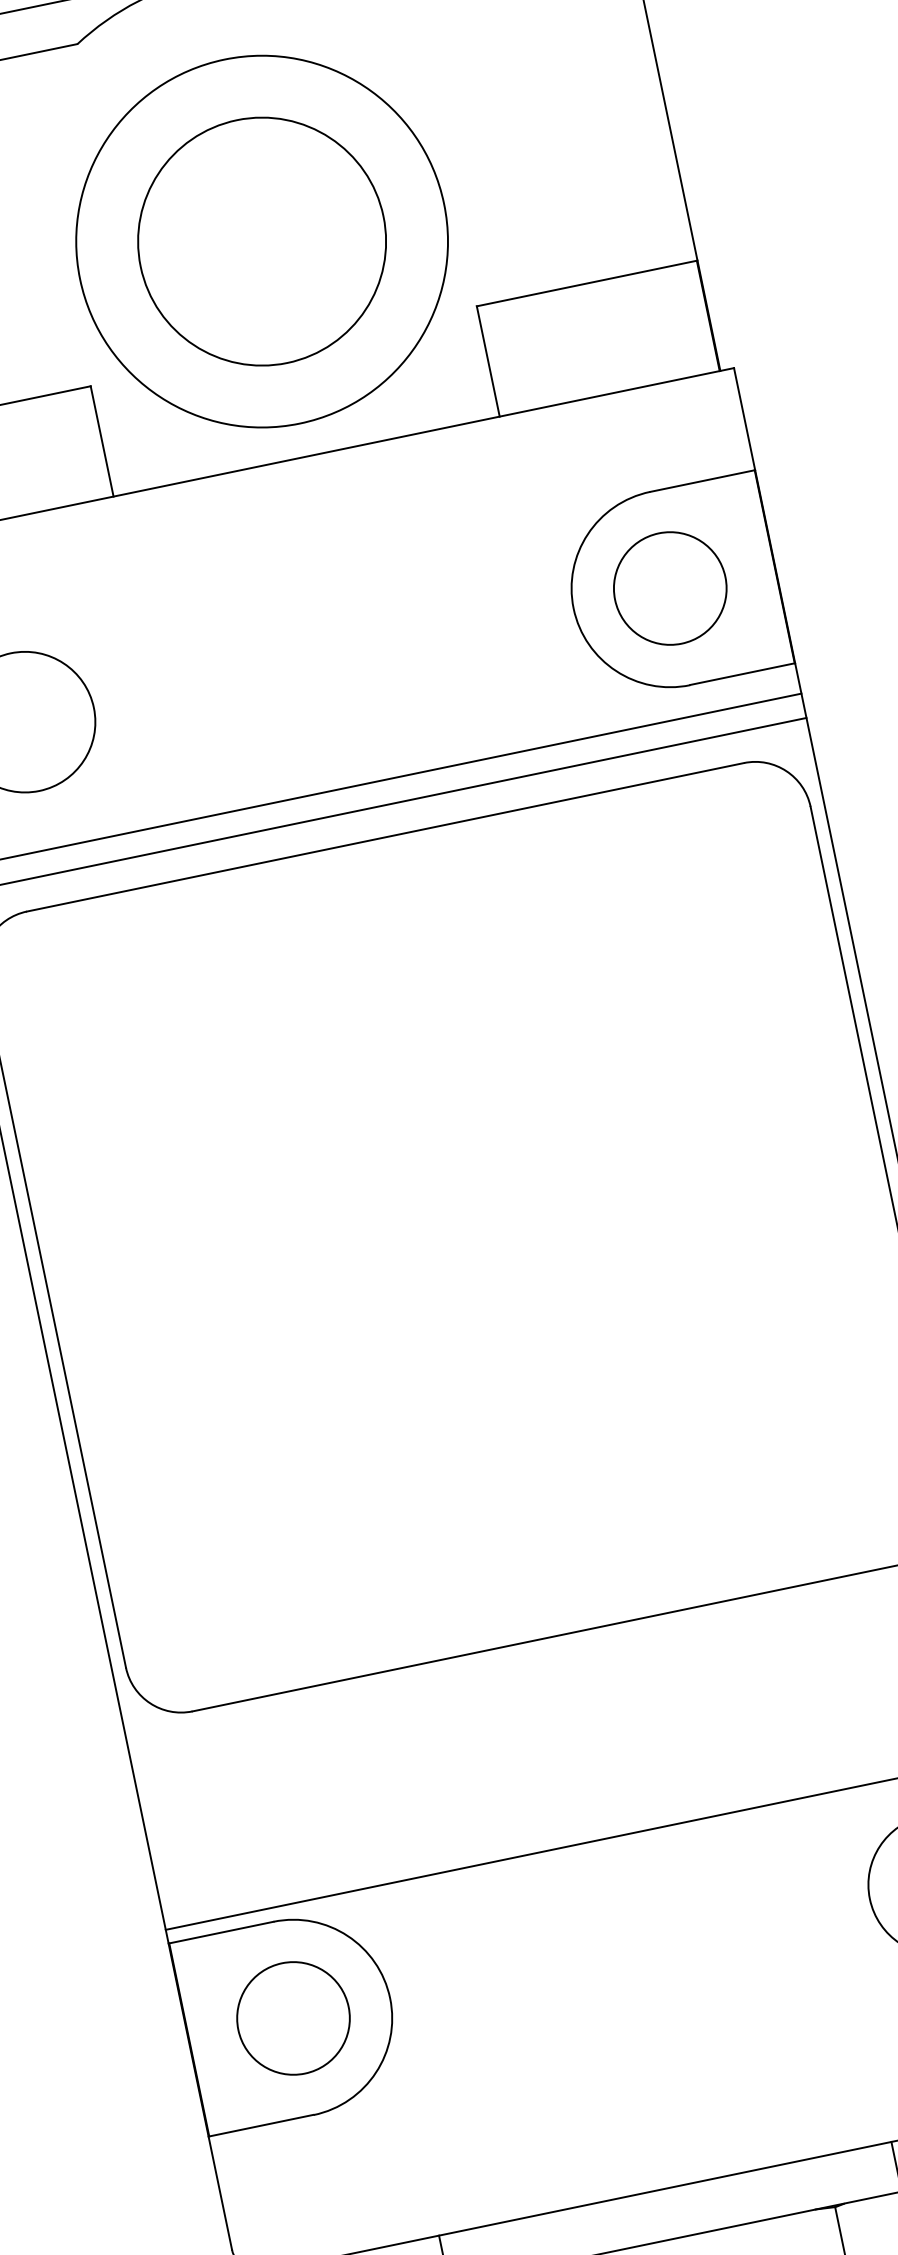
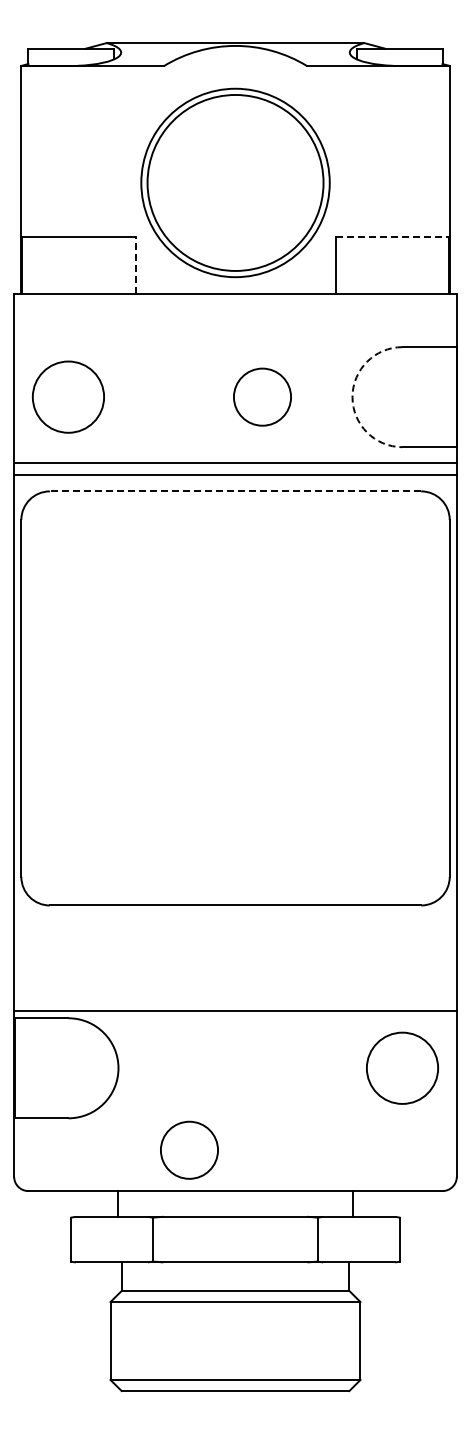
circle: (261, 240) -> (235, 182), size x1.4
line: (589, 283) -> (393, 237), solid -> dashed
line: (101, 441) -> (135, 265), solid -> dashed
circle: (669, 587) -> (262, 396), moved
arc: (573, 609) -> (352, 397), solid -> dashed
line: (385, 837) -> (235, 491), solid -> dashed
circle: (293, 2016) -> (189, 1149), moved

